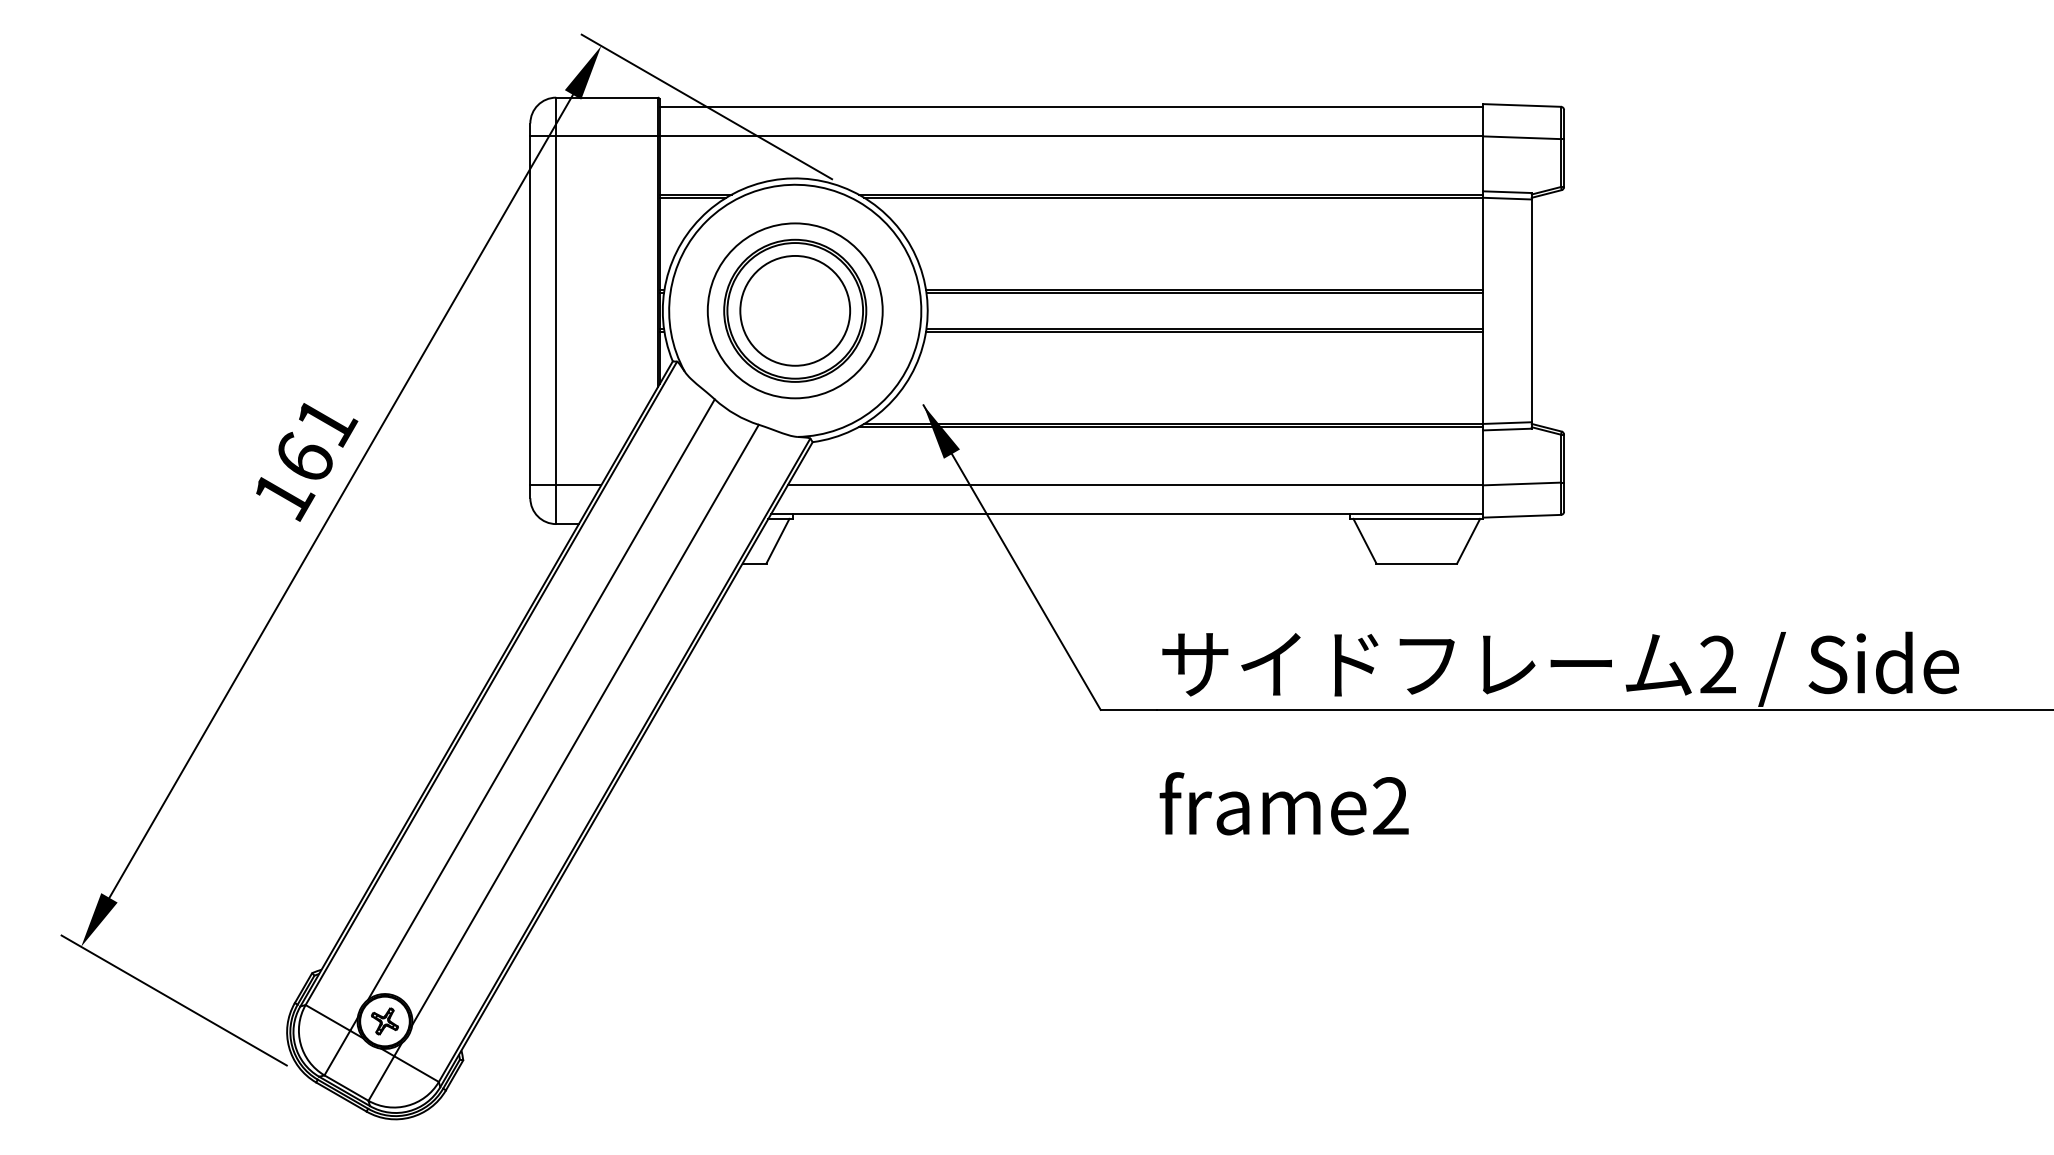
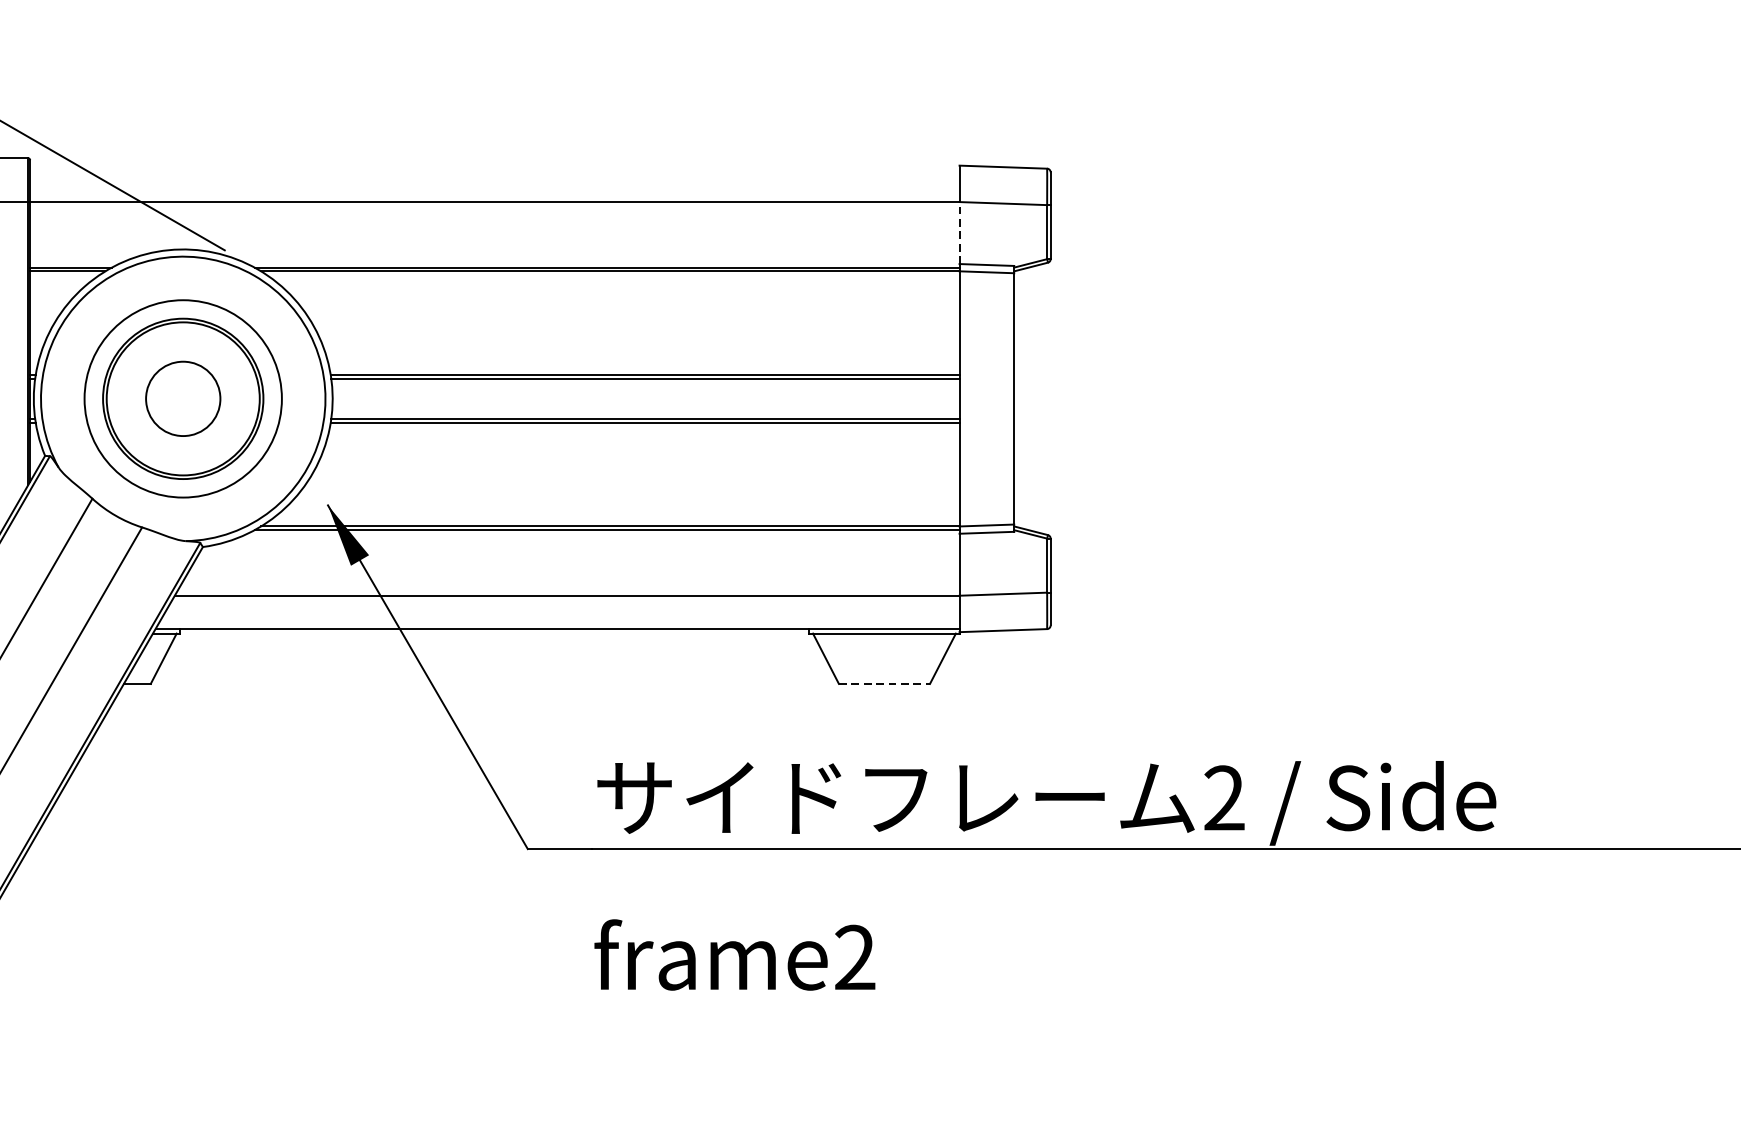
line: (1071, 107) -> (494, 169), removed
line: (1483, 163) -> (959, 232), solid -> dashed
circle: (795, 310) -> (183, 398), size x0.6
line: (1417, 563) -> (885, 683), solid -> dashed

